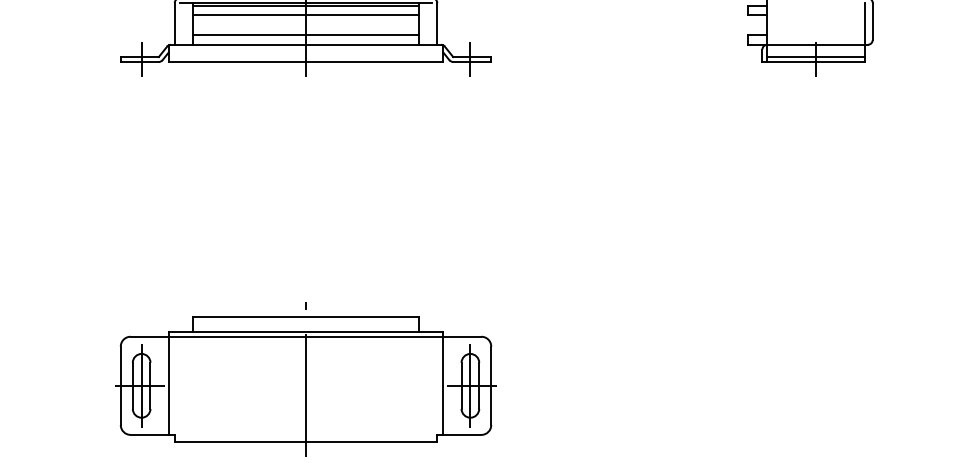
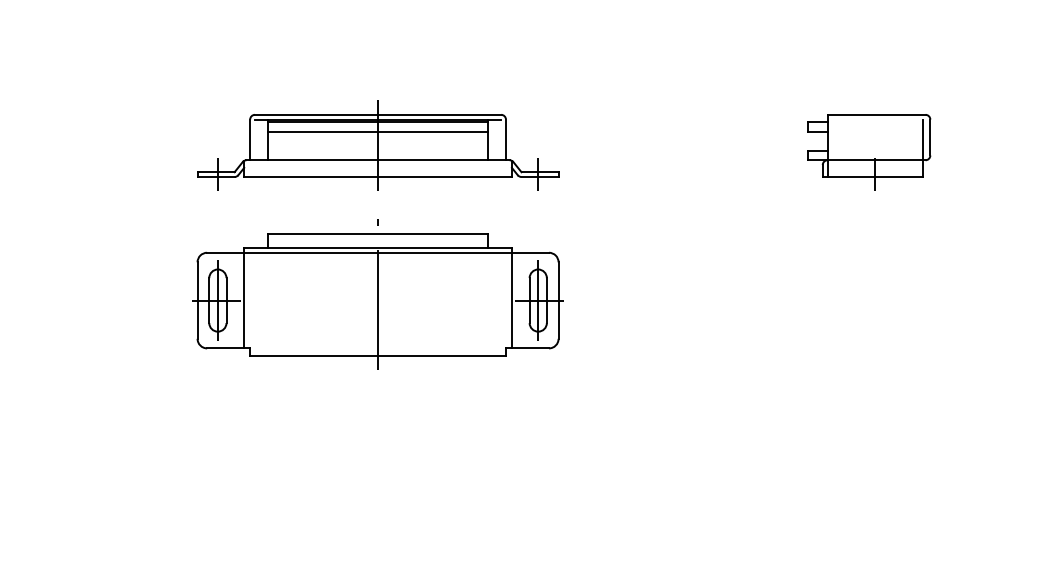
line: (306, 34) -> (378, 150), removed
line: (816, 57) -> (875, 172), removed
part: (305, 379) -> (377, 294), moved

